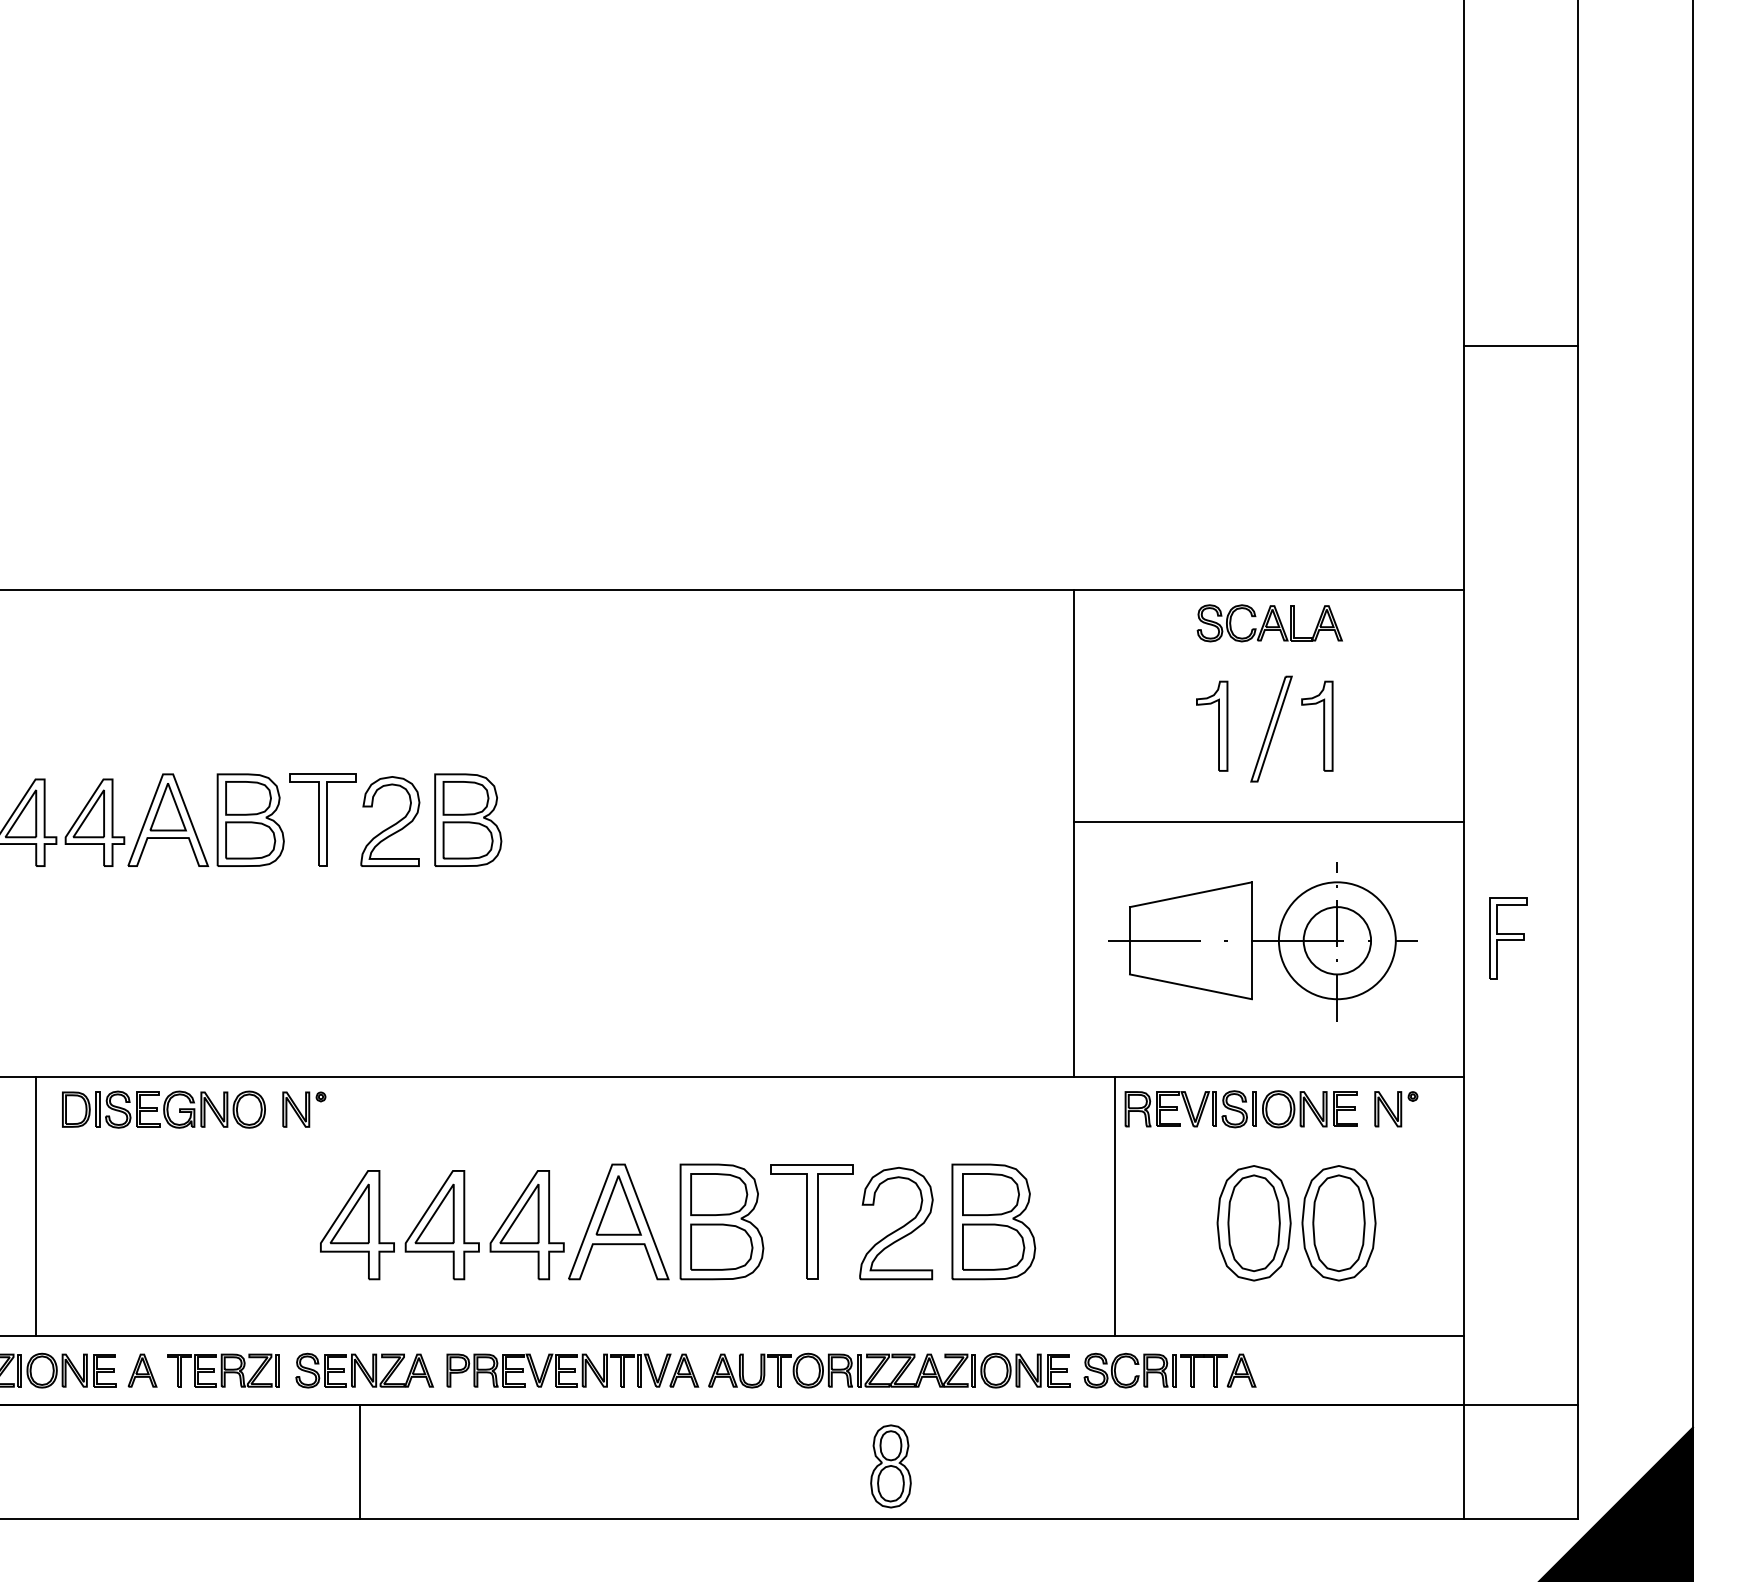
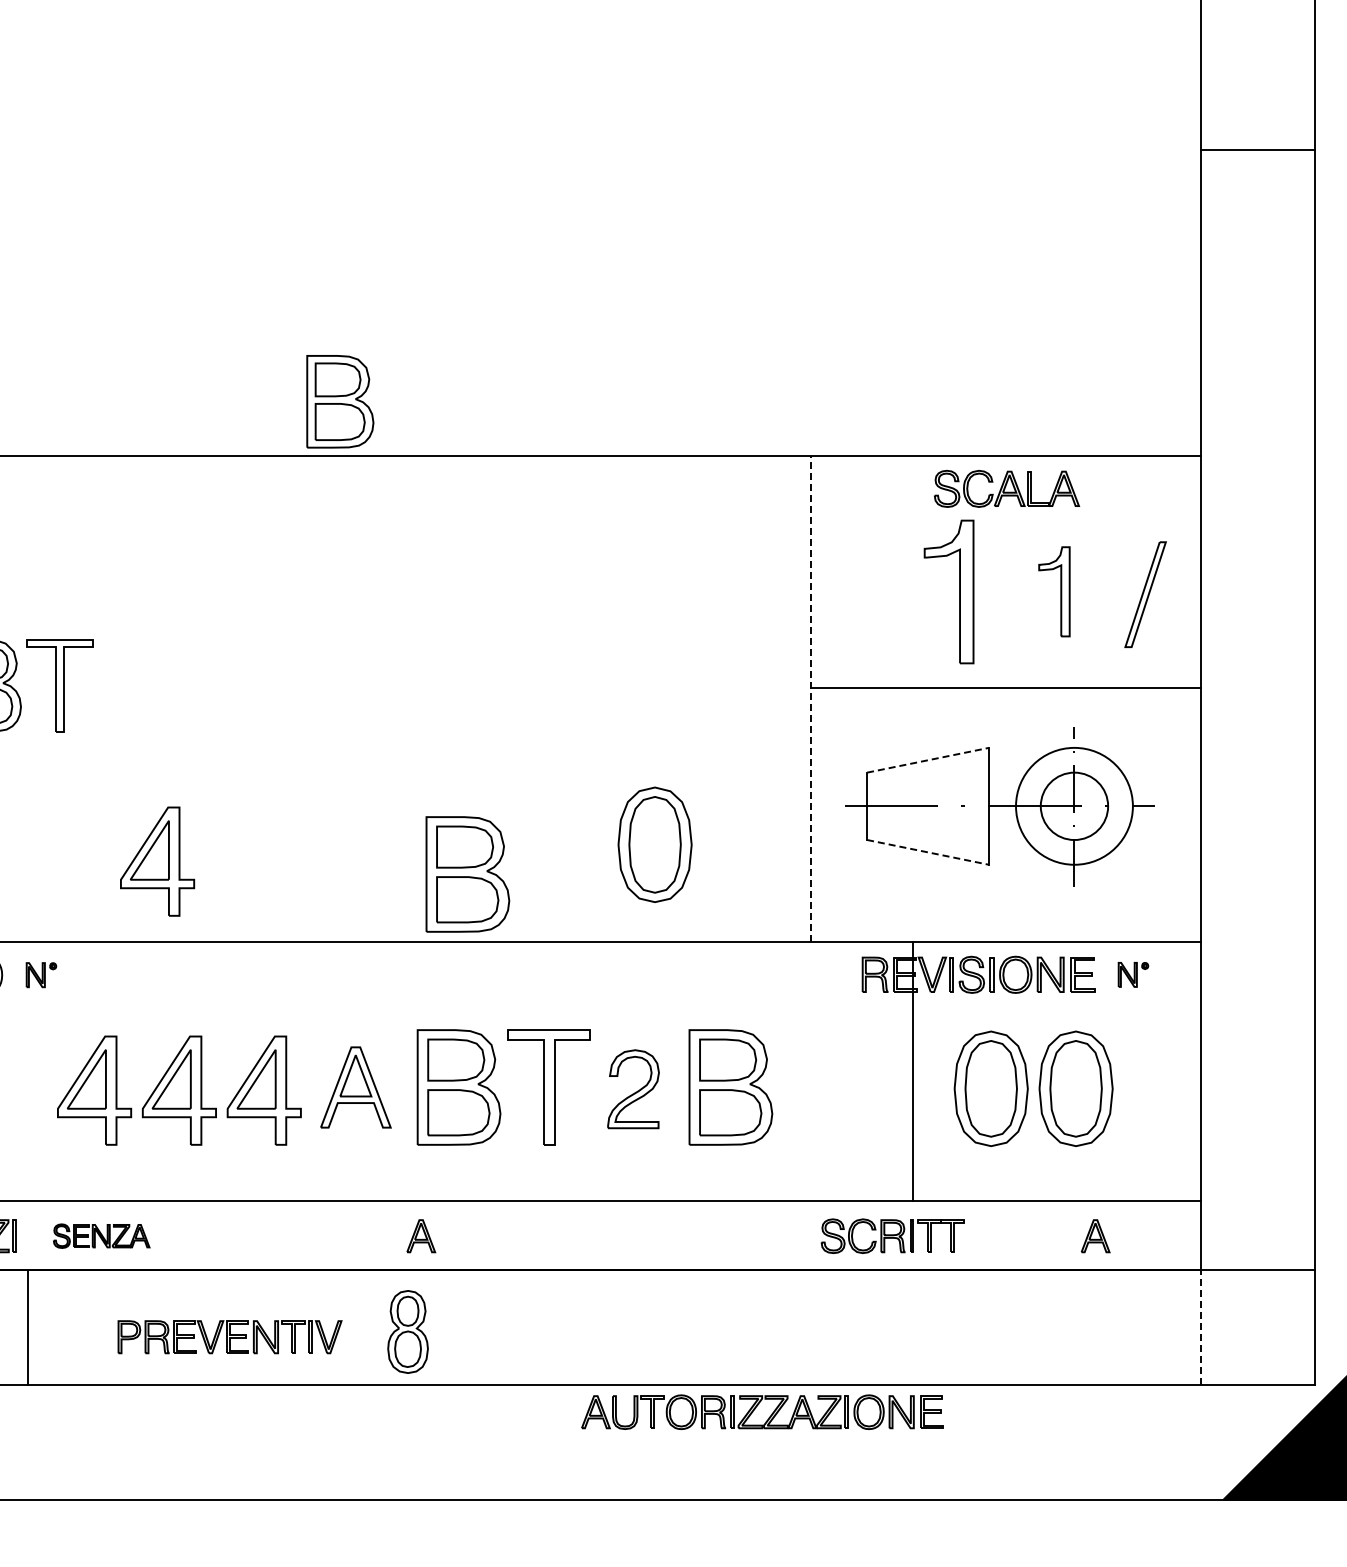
line: (1520, 345) -> (1257, 150), moved
part: (1212, 725) -> (949, 591), size x1.6
part: (1271, 728) -> (1145, 594), moved
part: (468, 819) -> (340, 401), moved
part: (390, 821) -> (127, 687), removed
line: (1073, 832) -> (810, 698), solid -> dashed
line: (1191, 894) -> (928, 760), solid -> dashed
part: (1508, 938) -> (1245, 804), removed
part: (917, 979) -> (654, 845), added
line: (1191, 986) -> (928, 852), solid -> dashed
part: (420, 996) -> (157, 862), added
part: (730, 1008) -> (467, 874), added
part: (304, 1109) -> (41, 975), size x0.7
part: (1396, 1109) -> (1133, 975), size x0.7
line: (1114, 1205) -> (912, 1071), moved
part: (618, 1221) -> (355, 1087), size x0.7
part: (896, 1223) -> (633, 1089), size x0.7
part: (883, 1366) -> (756, 1408), moved
part: (364, 1370) -> (101, 1236), size x0.7
part: (558, 1370) -> (229, 1337), moved
part: (1241, 1370) -> (1095, 1236), moved
line: (359, 1461) -> (27, 1327), moved
line: (1463, 1461) -> (1200, 1327), solid -> dashed
part: (890, 1466) -> (407, 1332), moved

